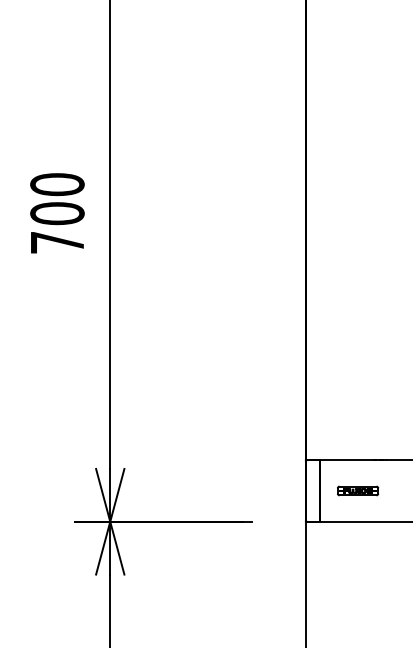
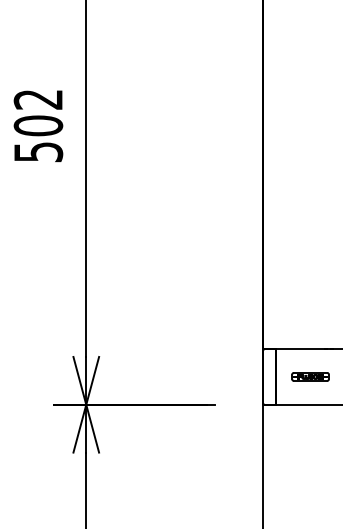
text: (57, 213) -> (38, 125), 700 -> 502

